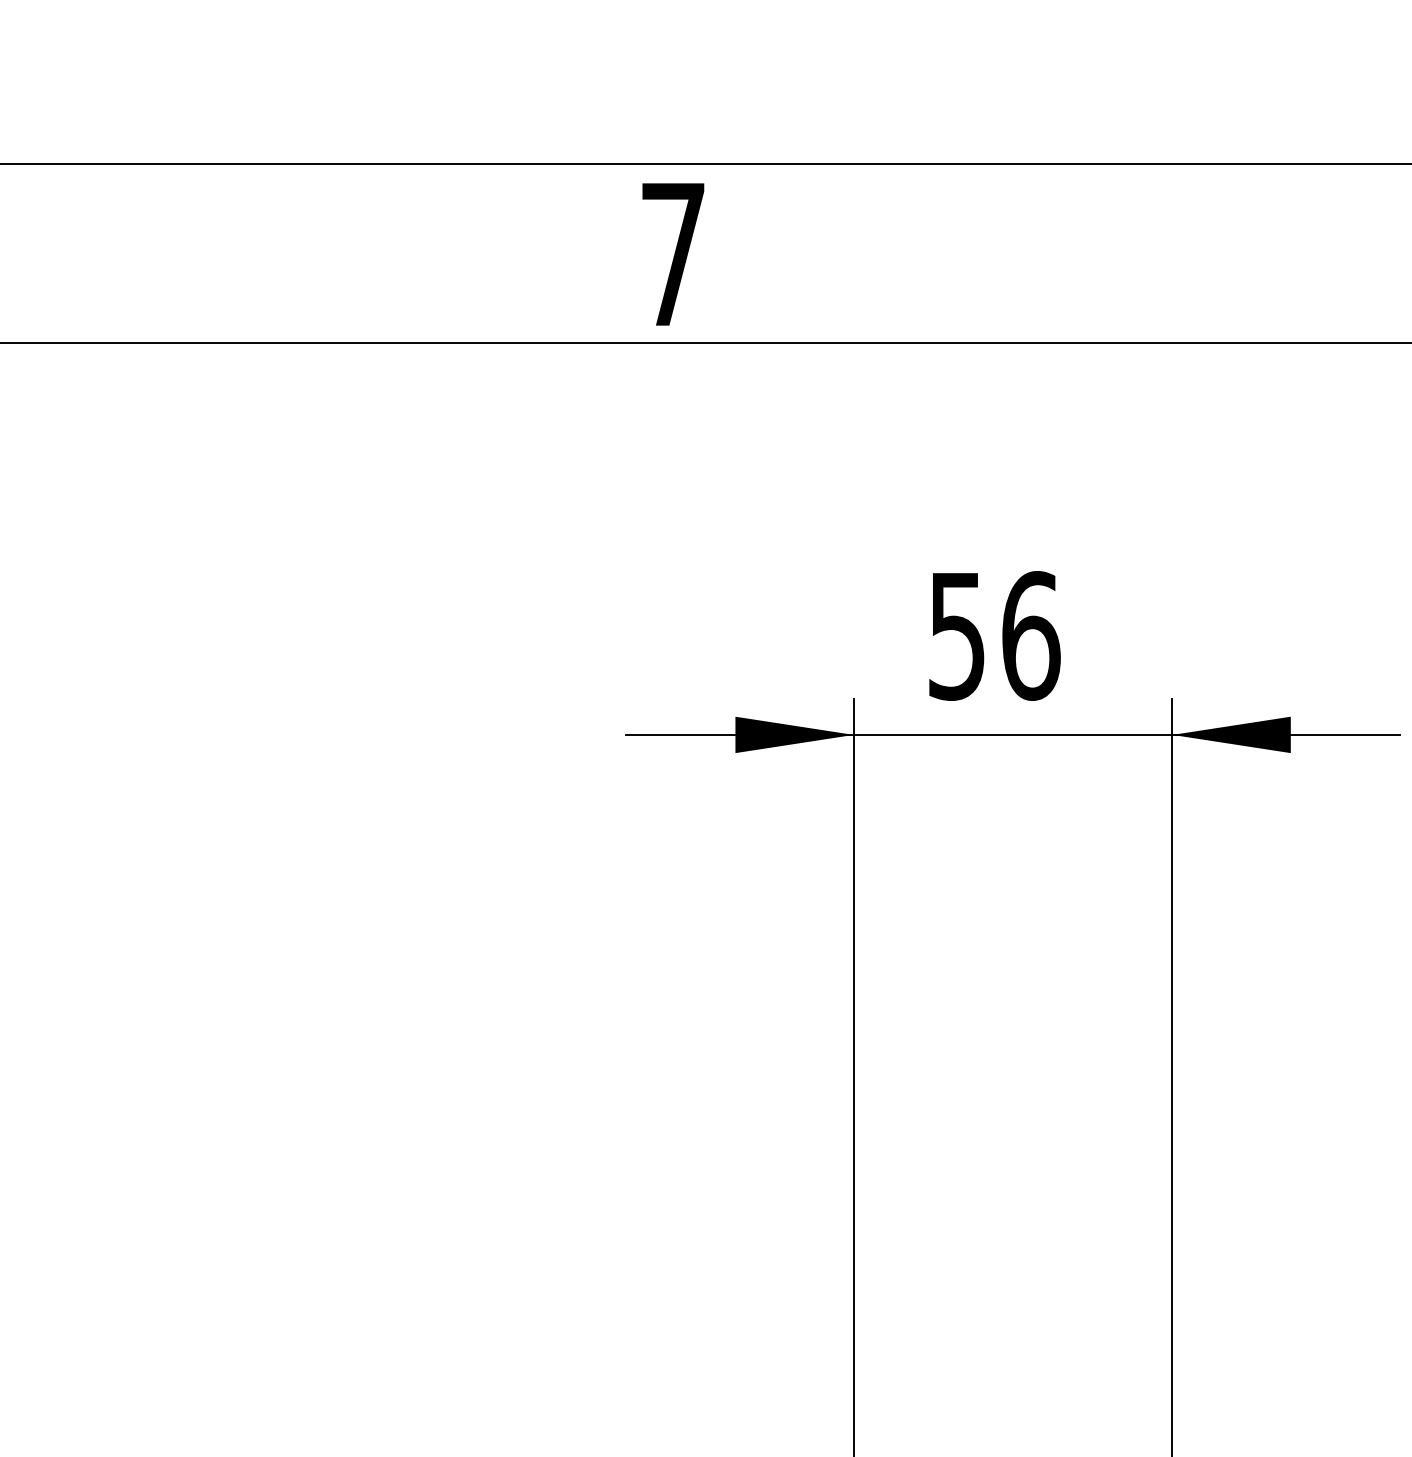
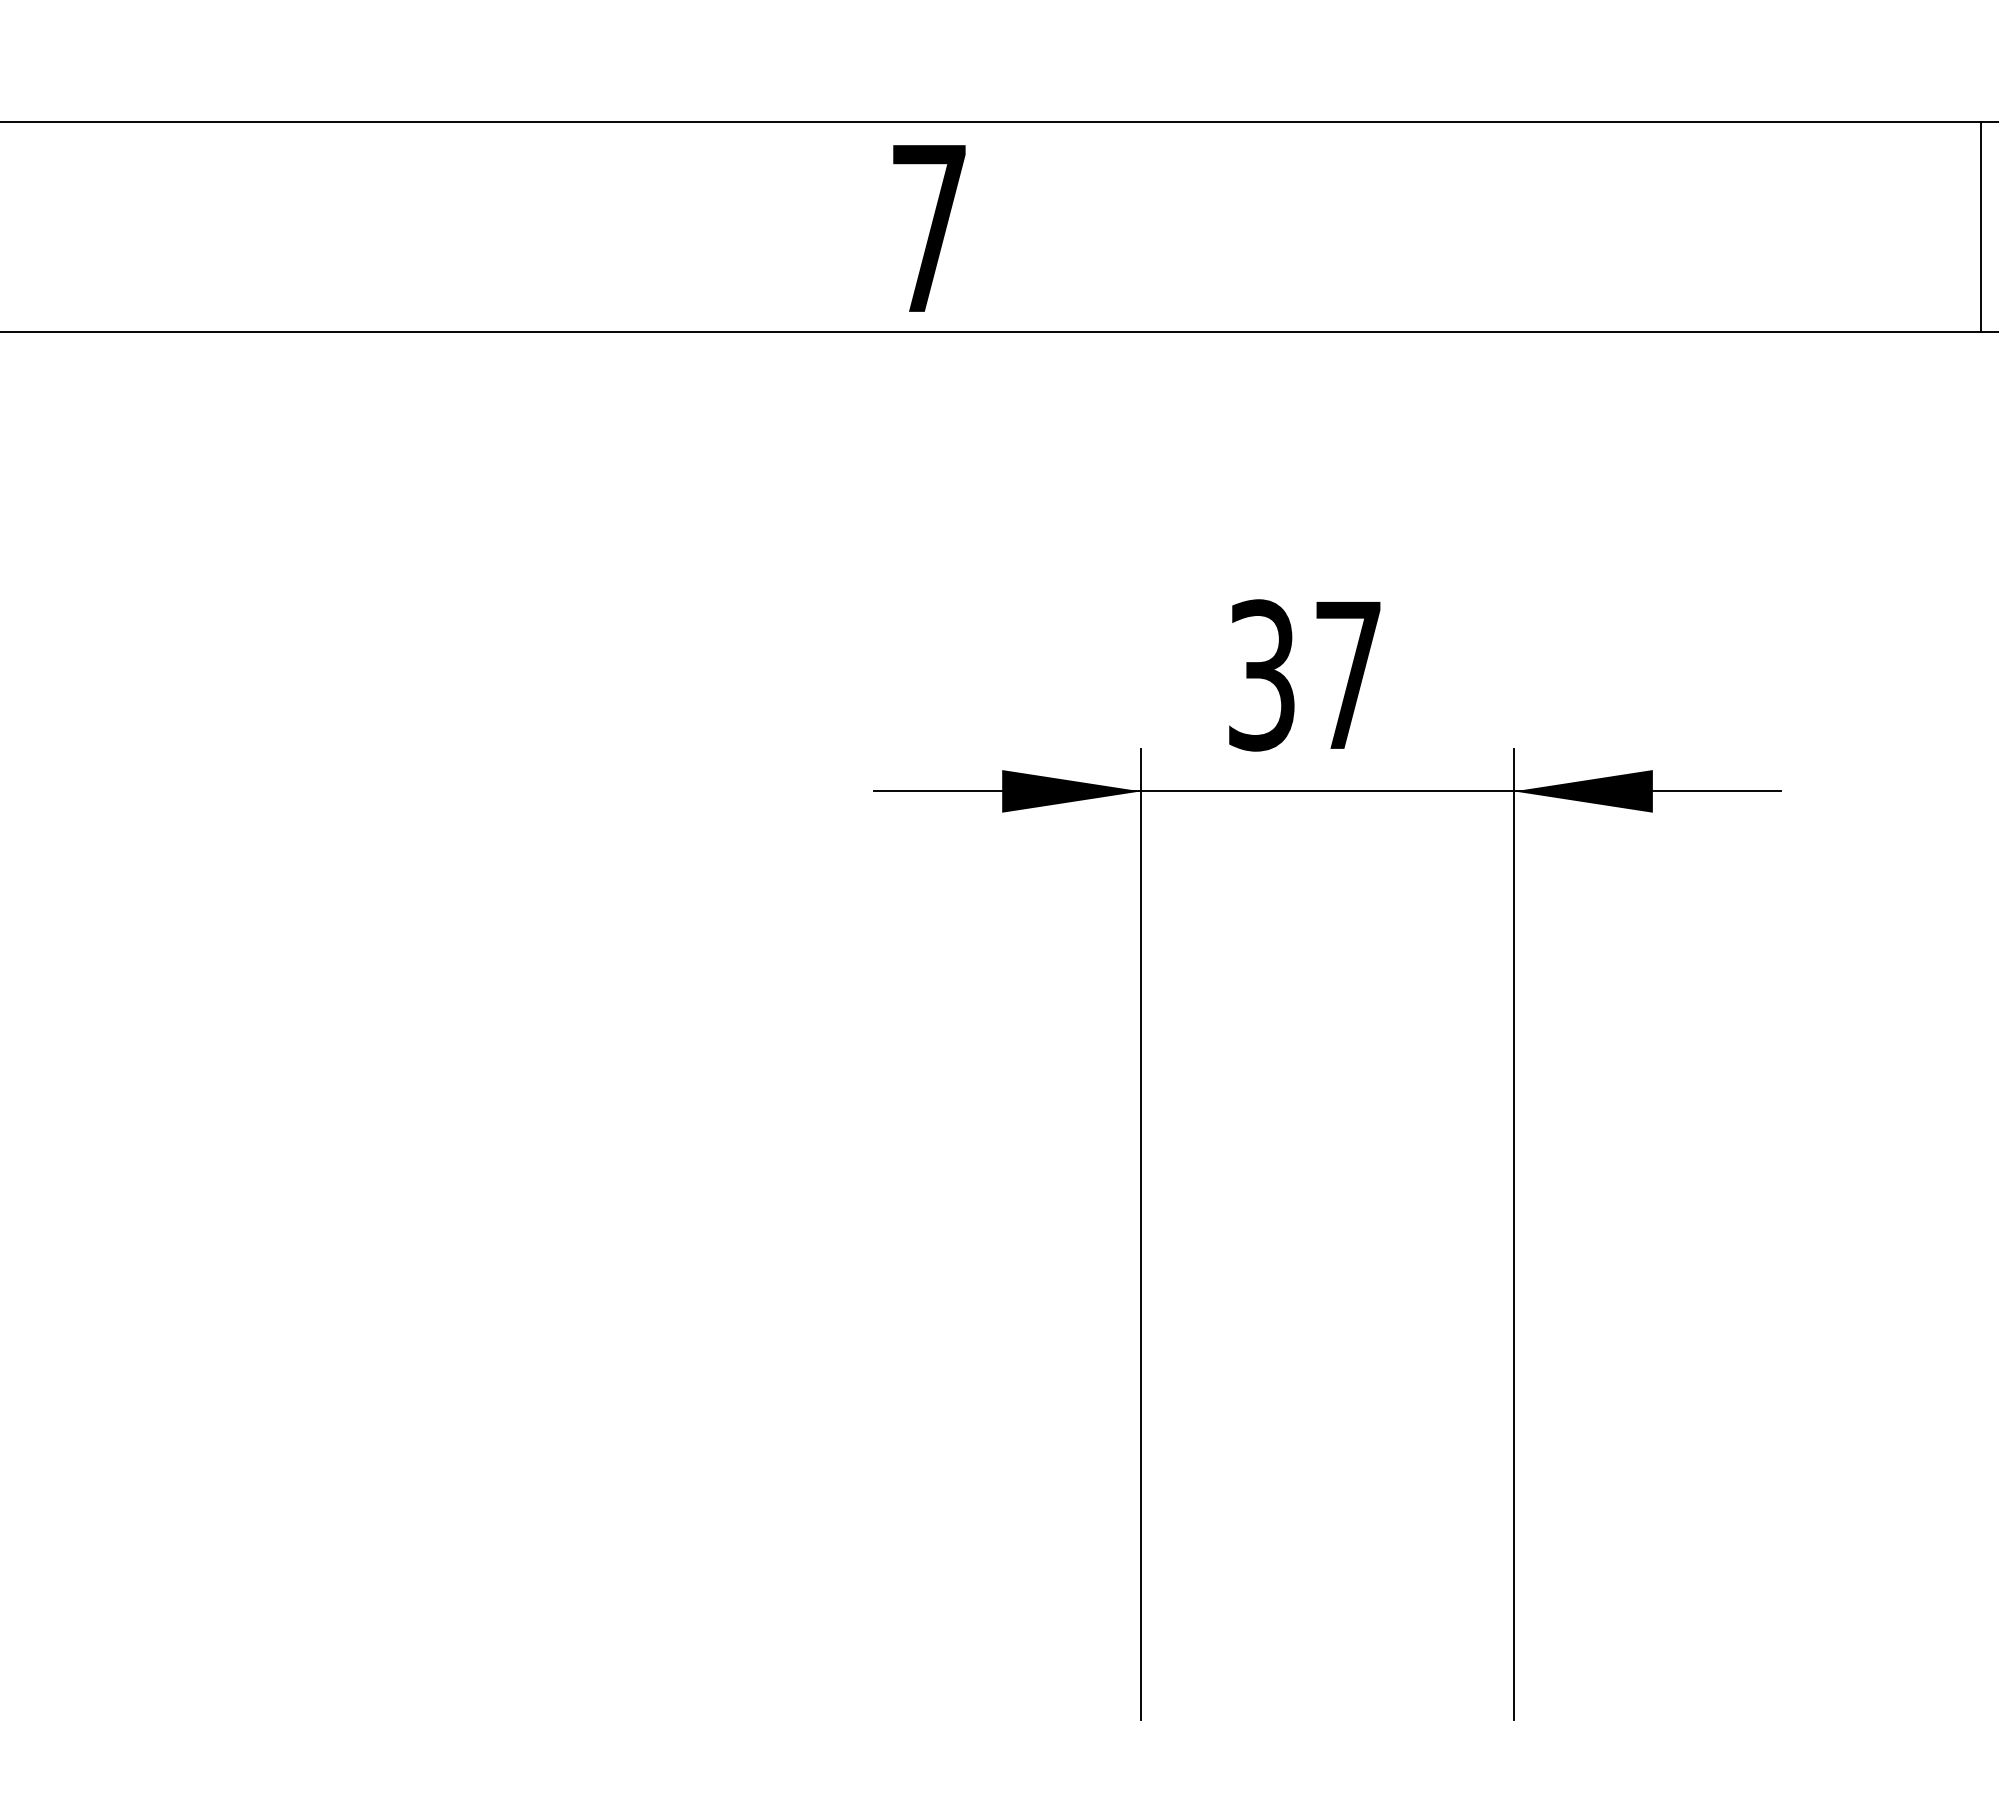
text: (995, 636) -> (1306, 675), 56 -> 37

